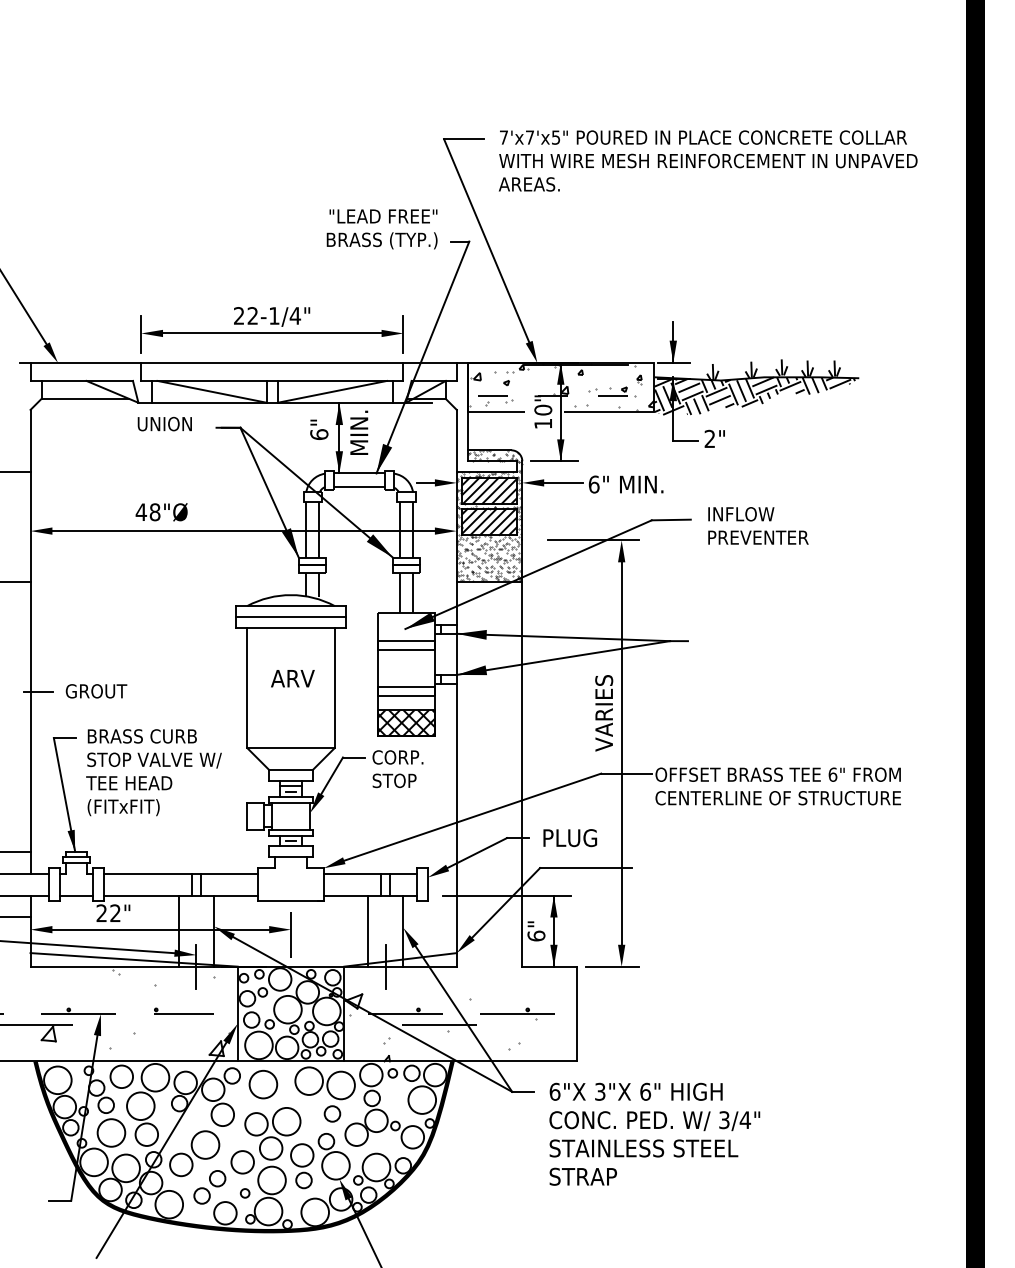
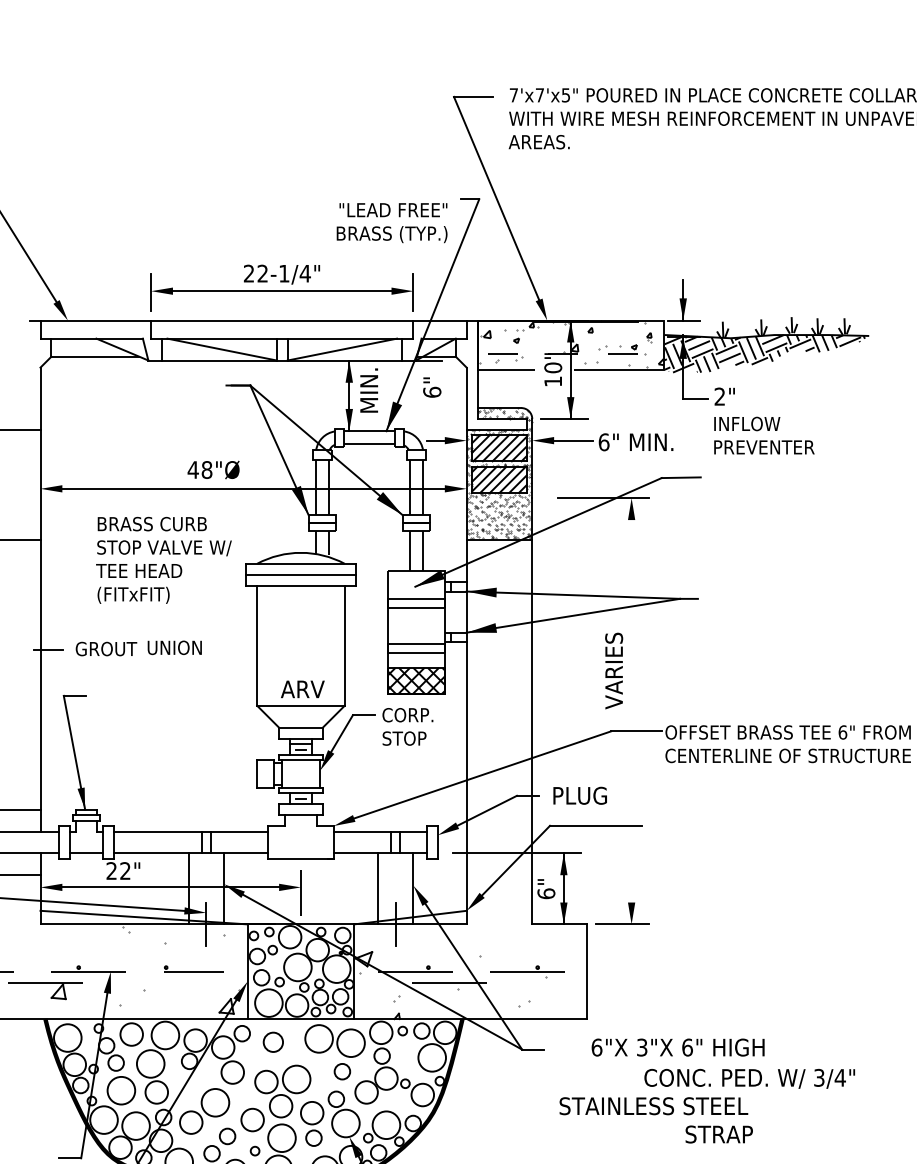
text: (381, 229) -> (391, 223), moved
text: (164, 423) -> (174, 647), moved
text: (319, 429) -> (432, 387), moved
text: (161, 512) -> (213, 470), moved
text: (758, 525) -> (764, 435), moved
text: (292, 678) -> (302, 689), moved
line: (621, 753) -> (631, 711), removed
text: (153, 772) -> (163, 560), moved
circle: (263, 1084) -> (273, 1042), size x0.7
text: (635, 1091) -> (677, 1047), moved
text: (654, 1121) -> (749, 1079), moved
text: (582, 1176) -> (718, 1134), moved

